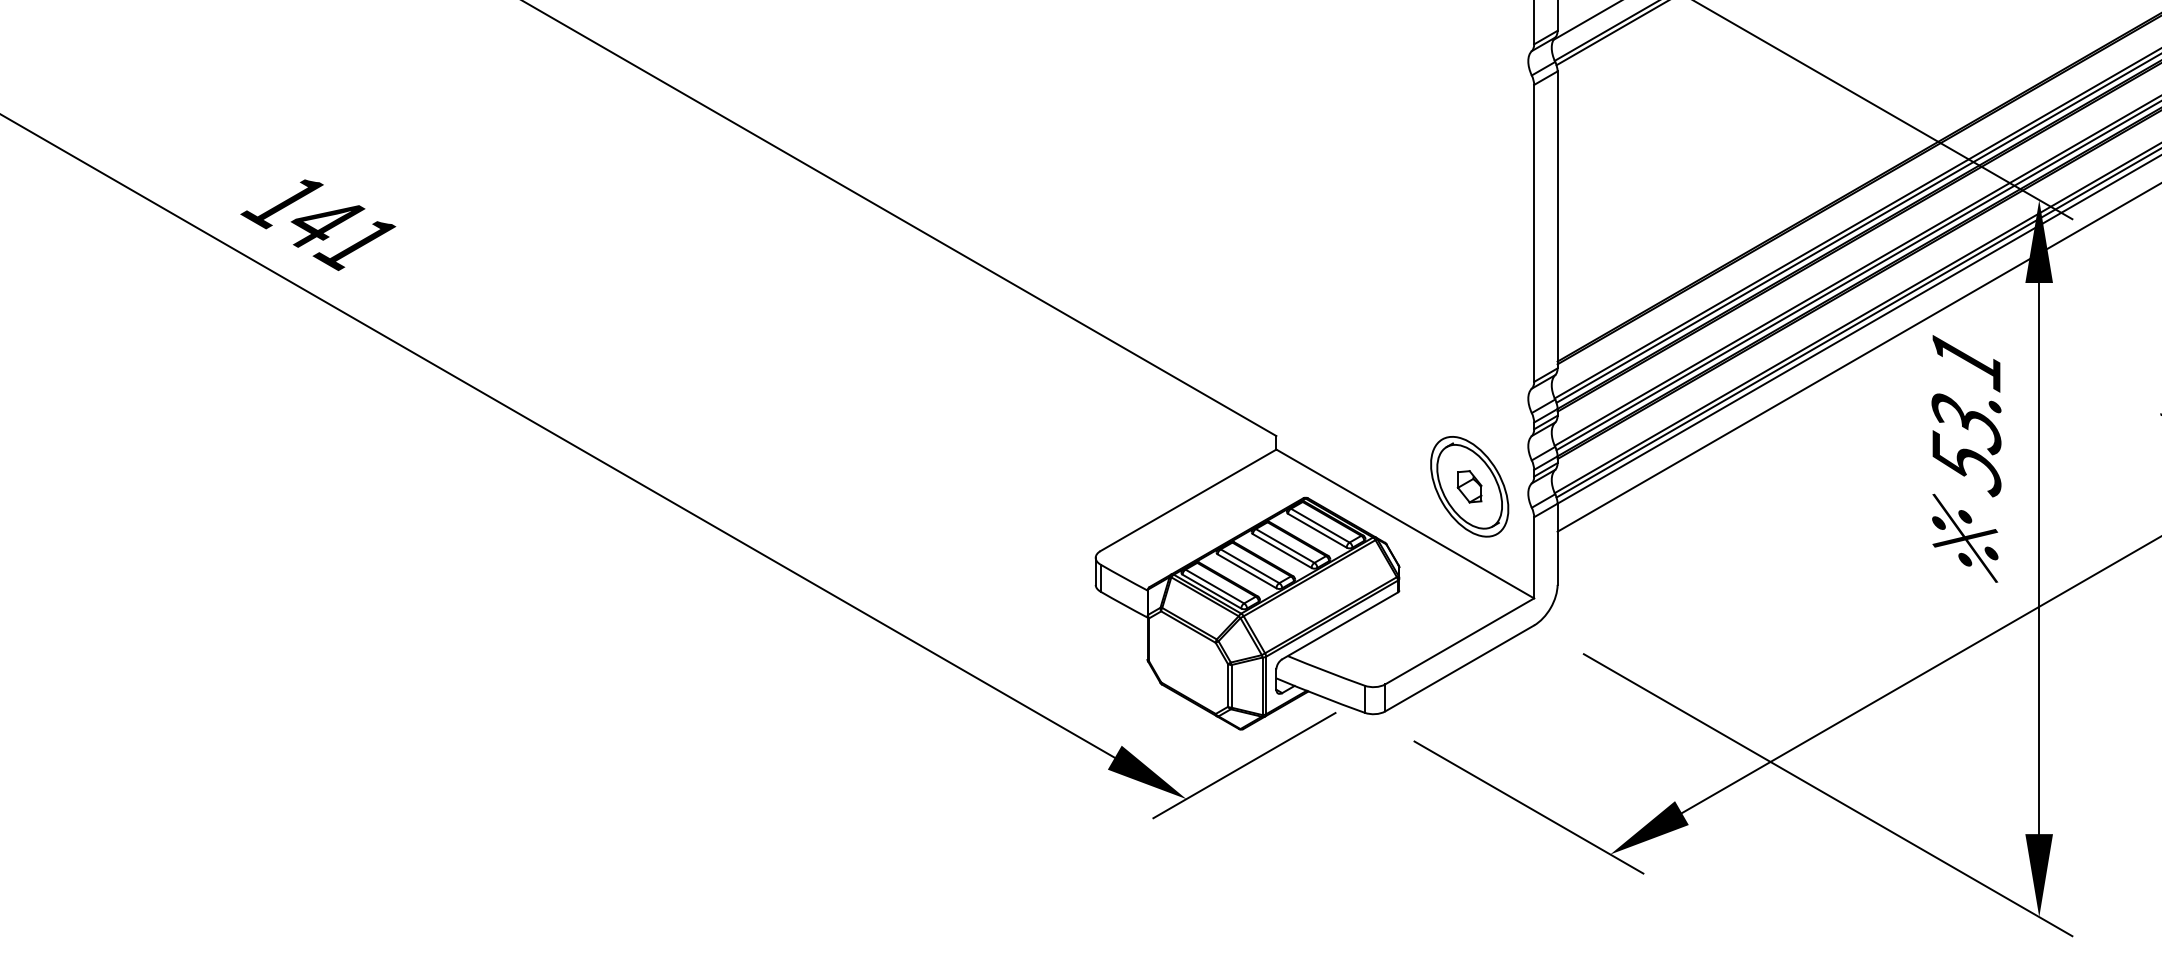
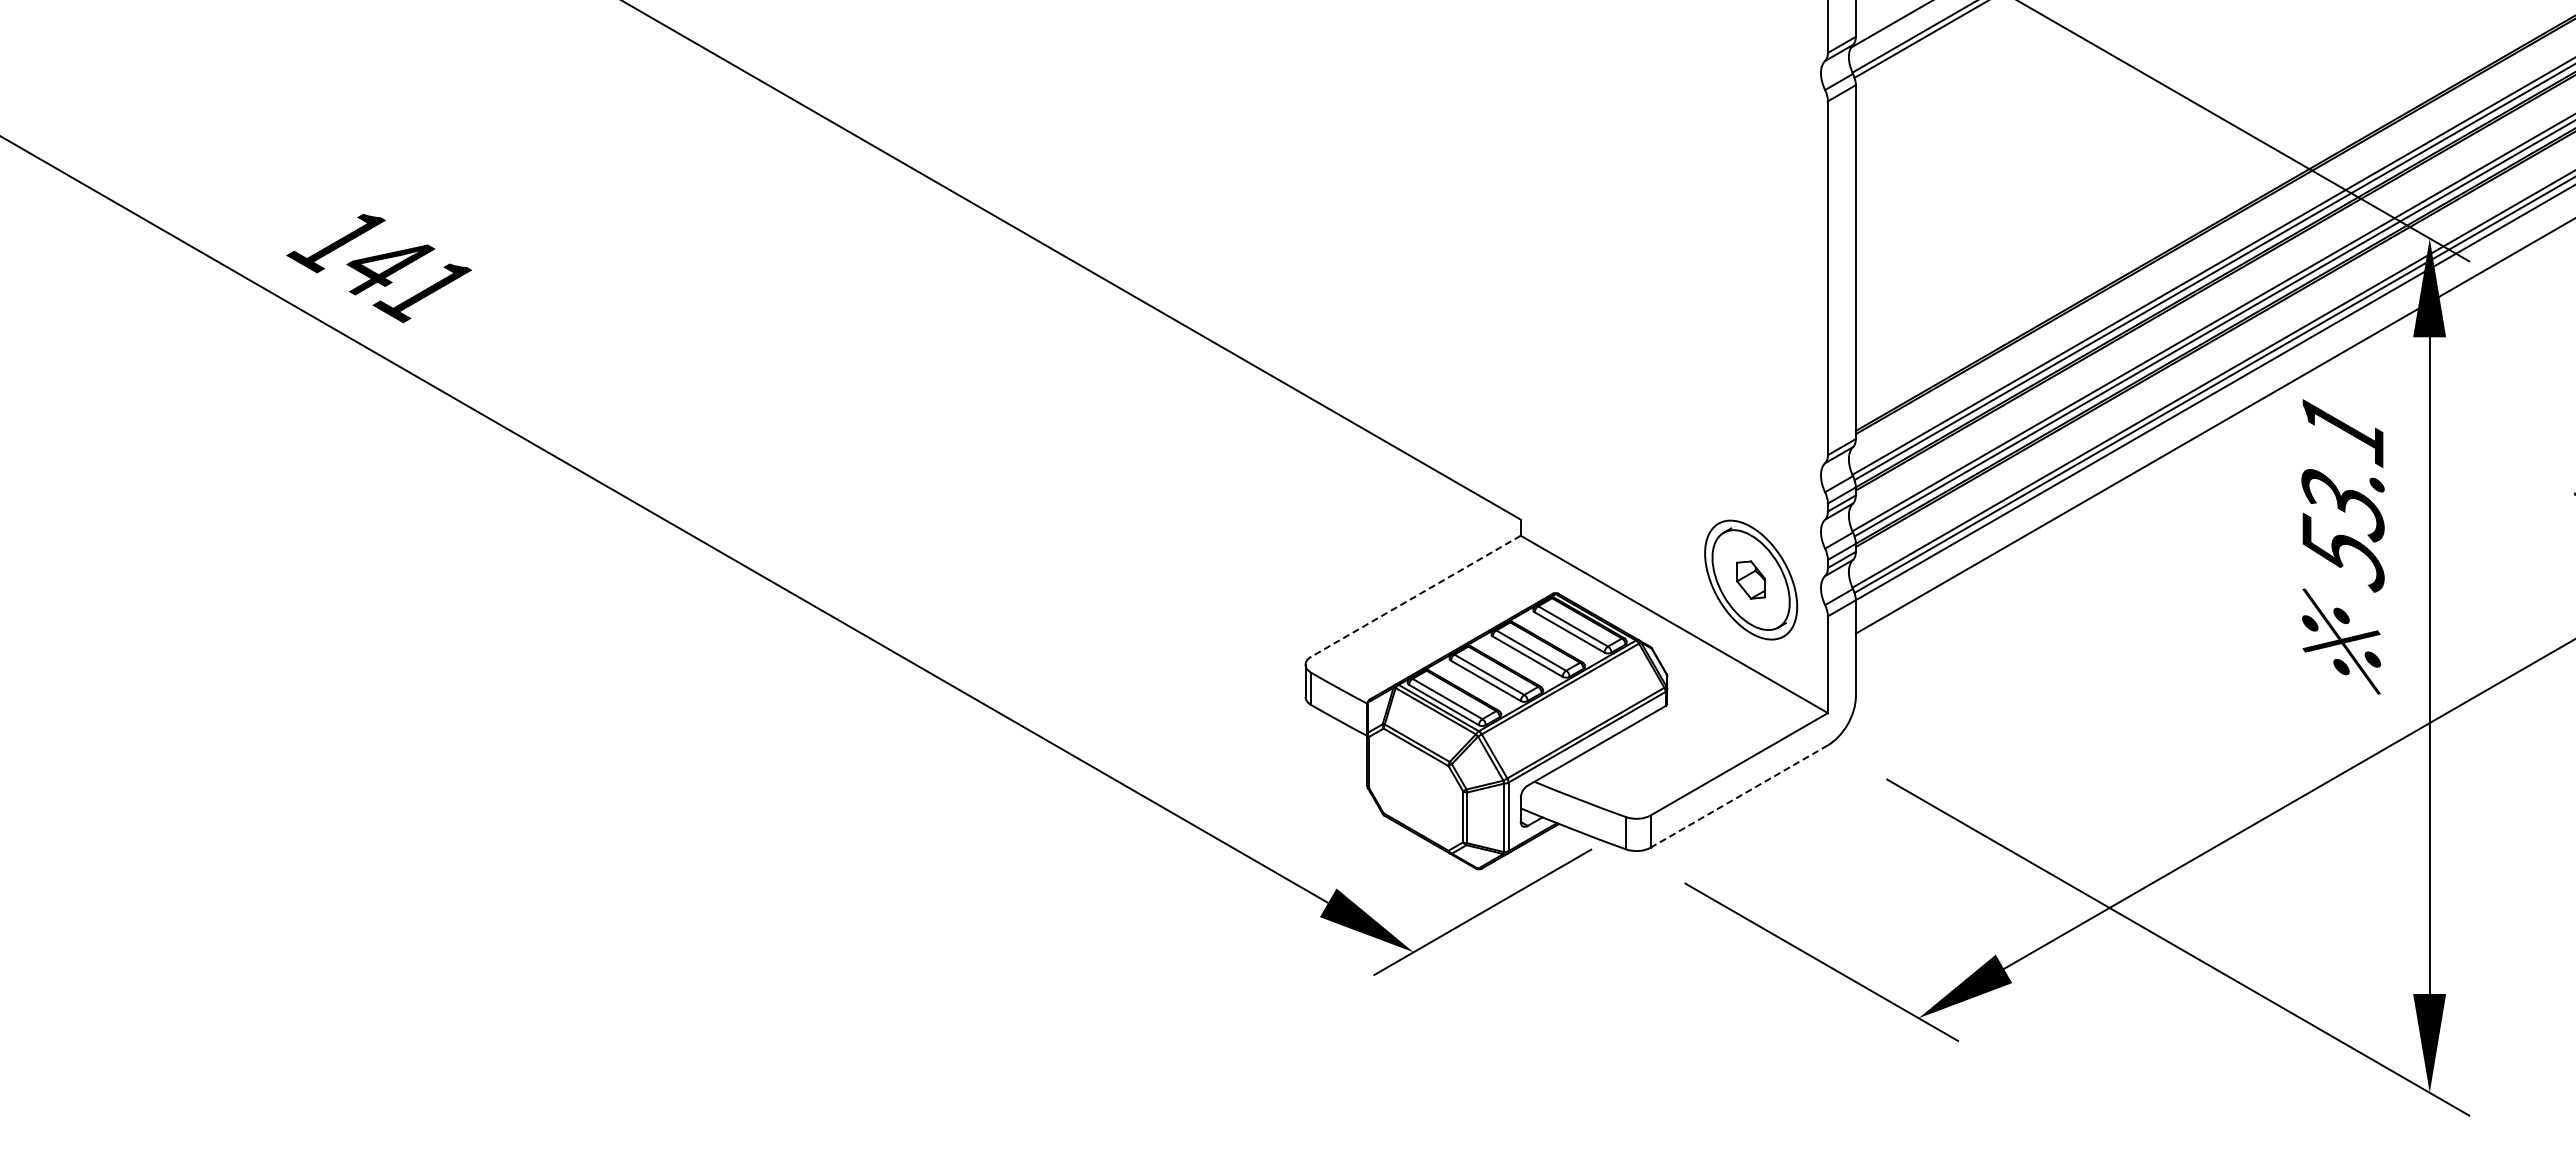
line: (1188, 500) -> (1416, 596), solid -> dashed
line: (1459, 668) -> (1738, 796), solid -> dashed

